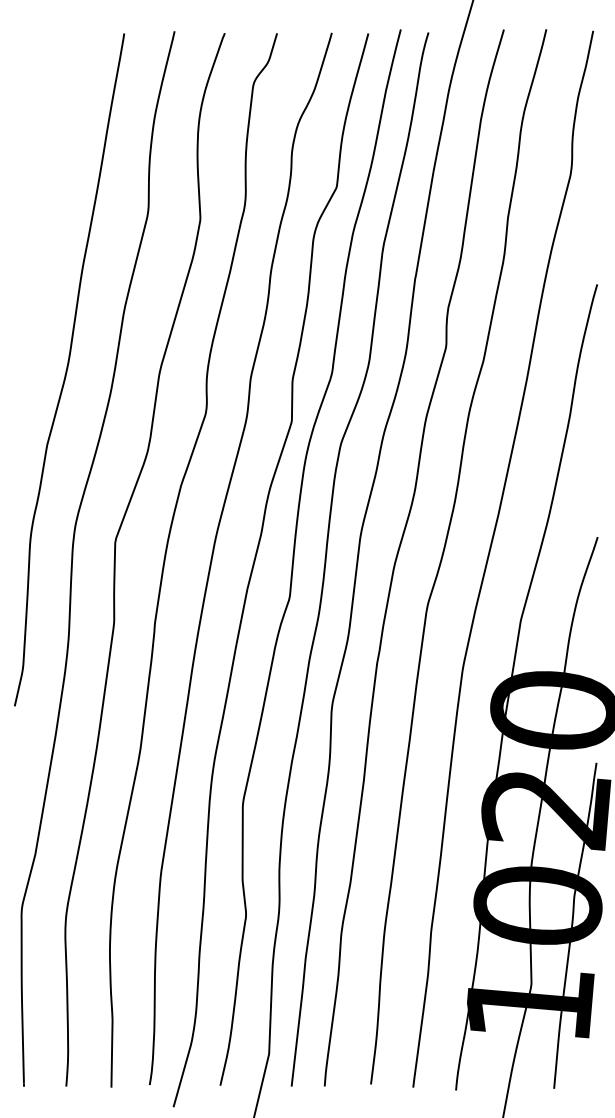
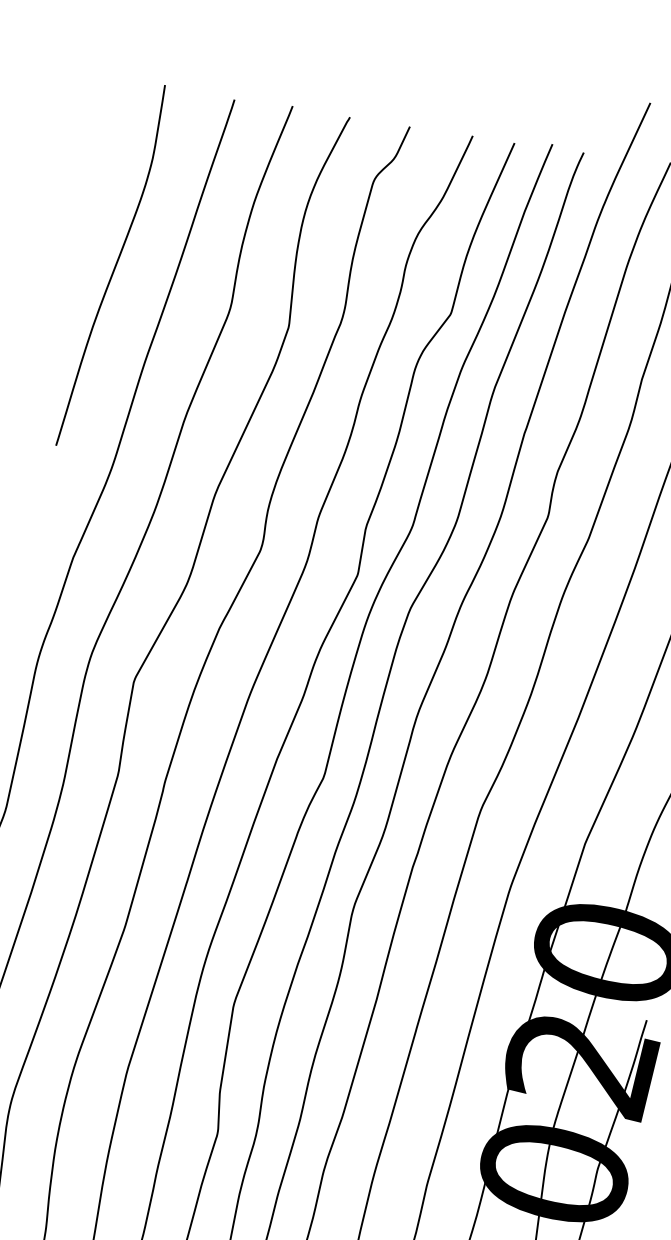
curve: (43, 191) -> (113, 266), added

